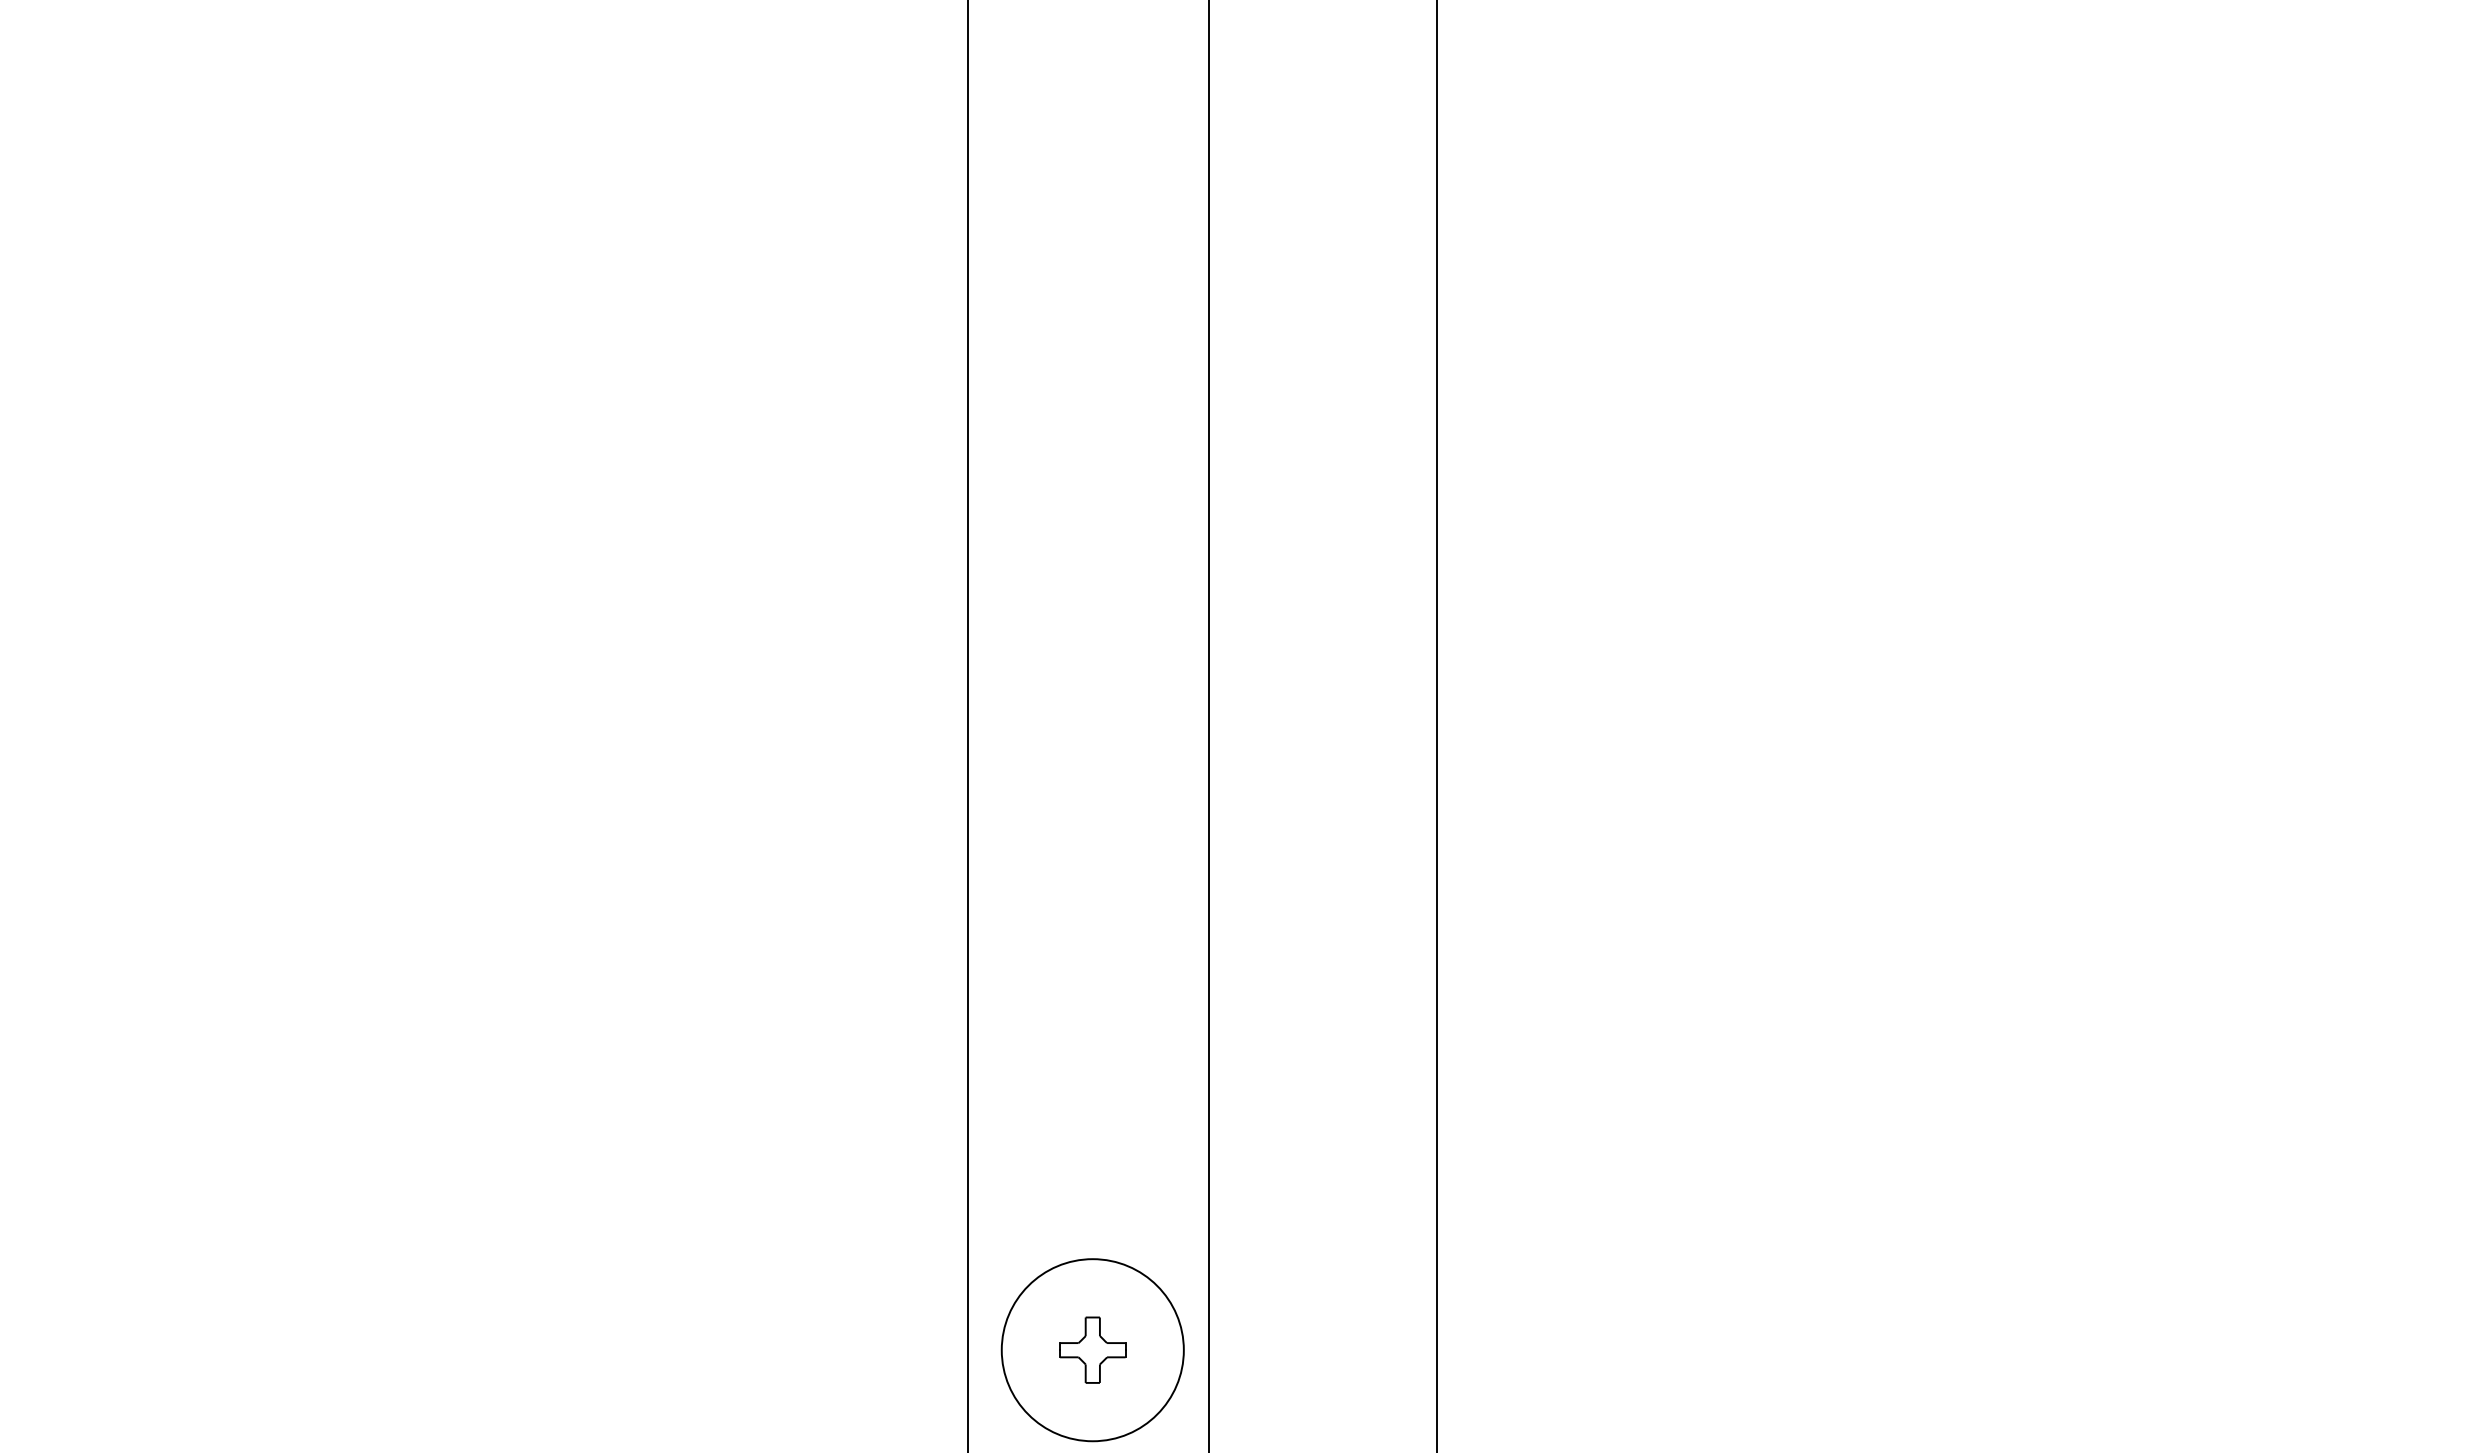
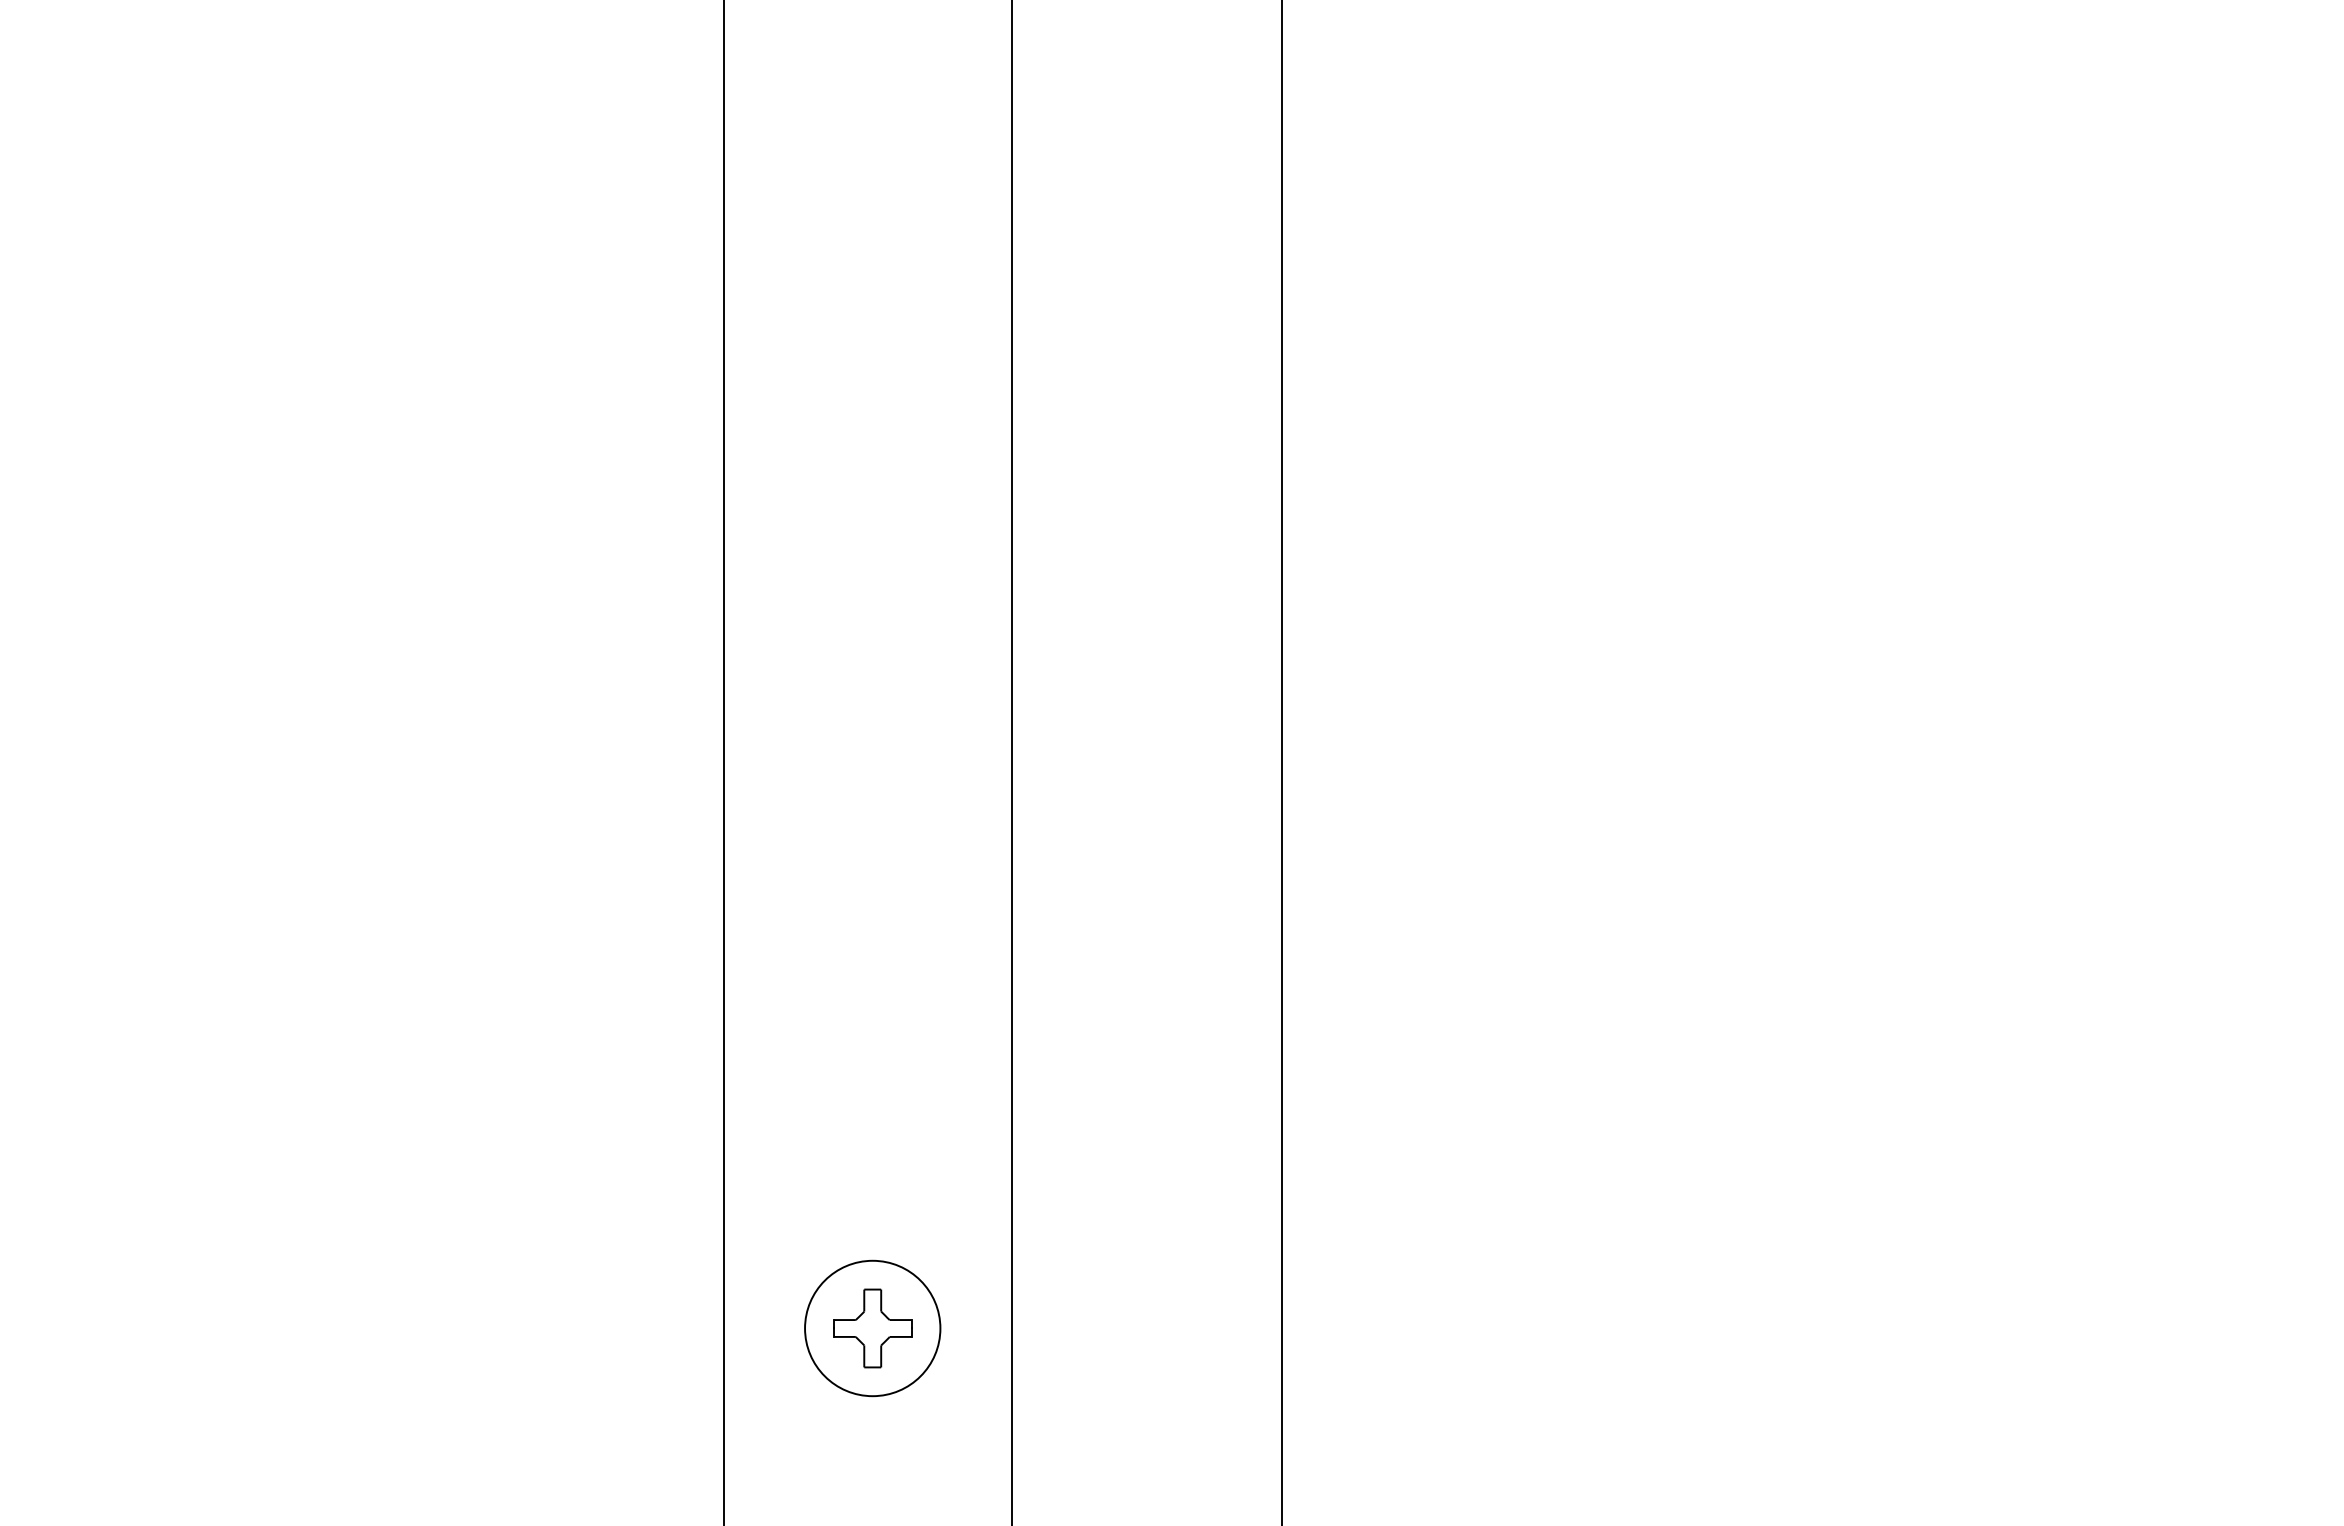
circle: (1092, 1350) -> (872, 1328), size x0.62

